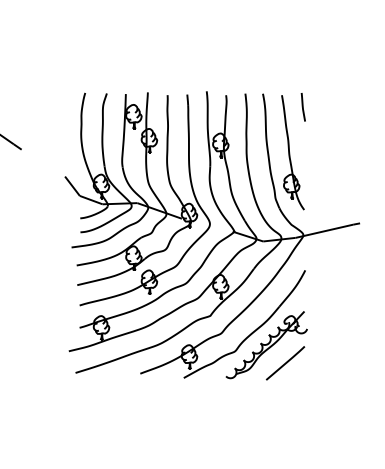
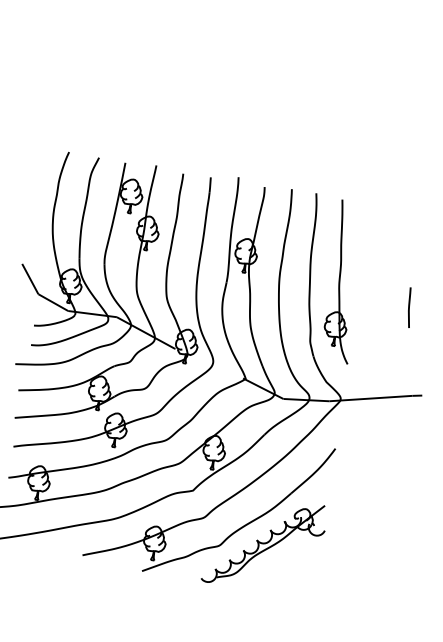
line: (302, 107) -> (408, 307), moved
line: (285, 363) -> (286, 573), removed

